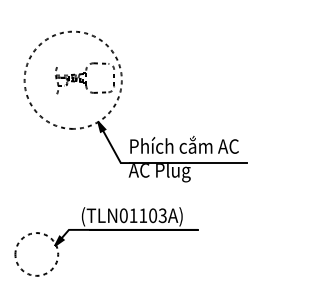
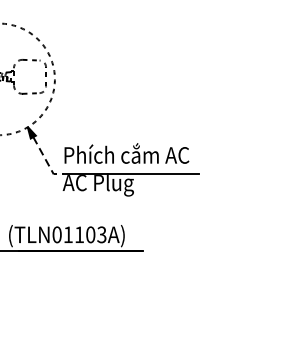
line: (114, 151) -> (46, 161), solid -> dashed

